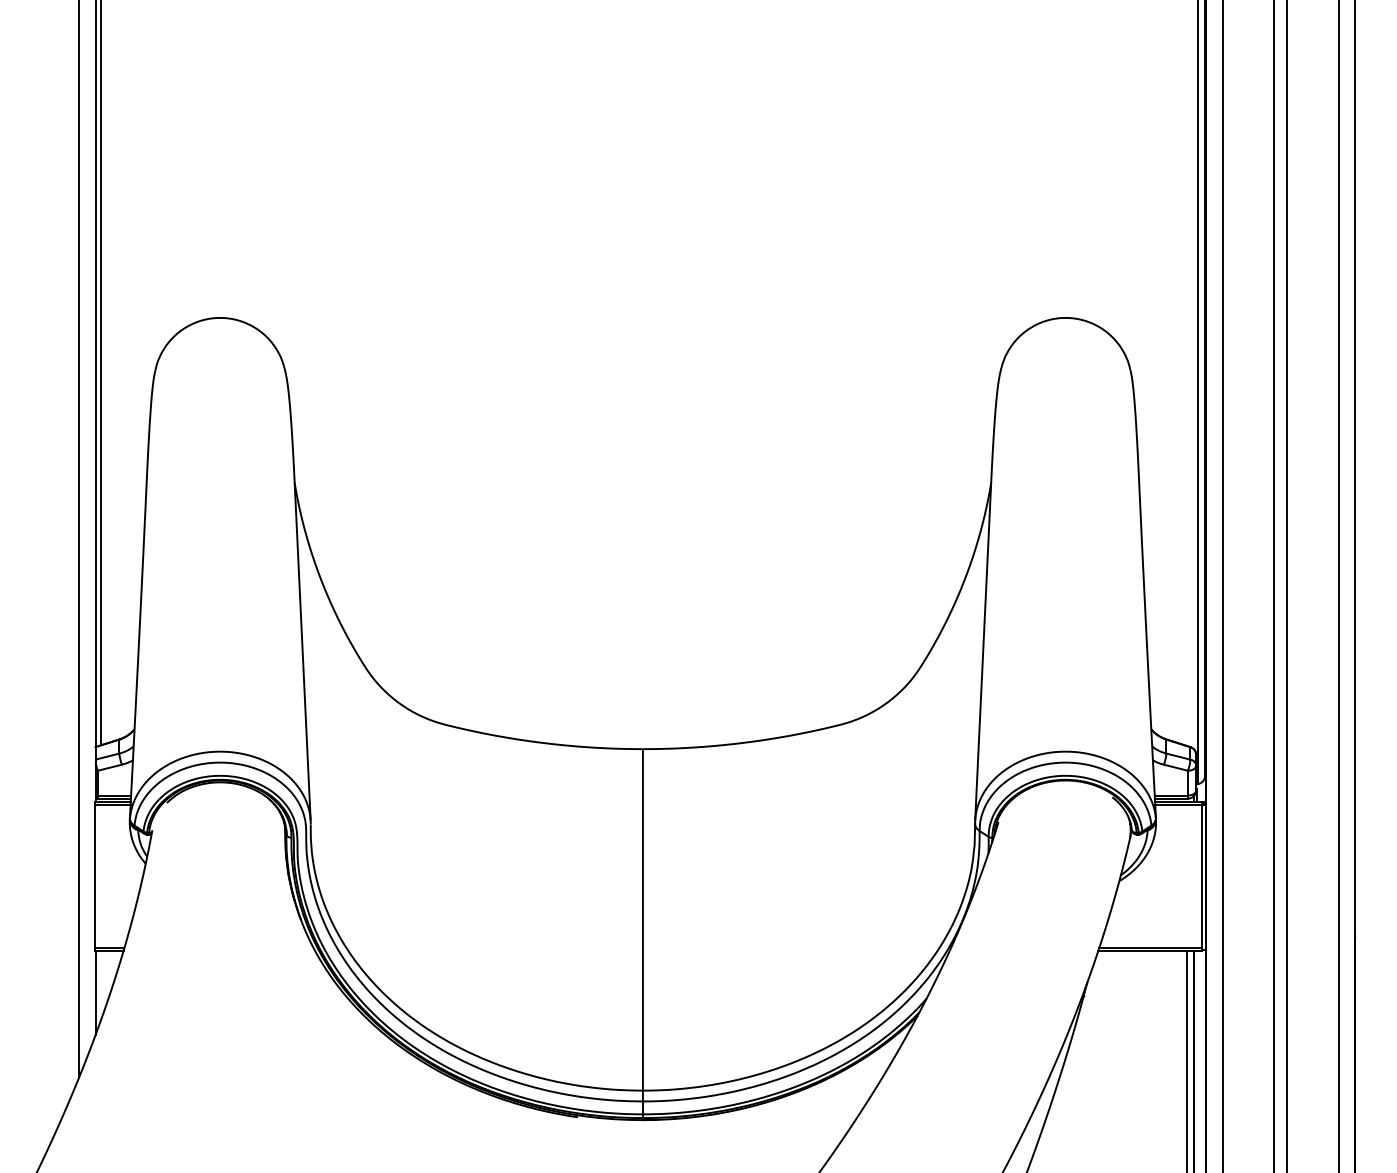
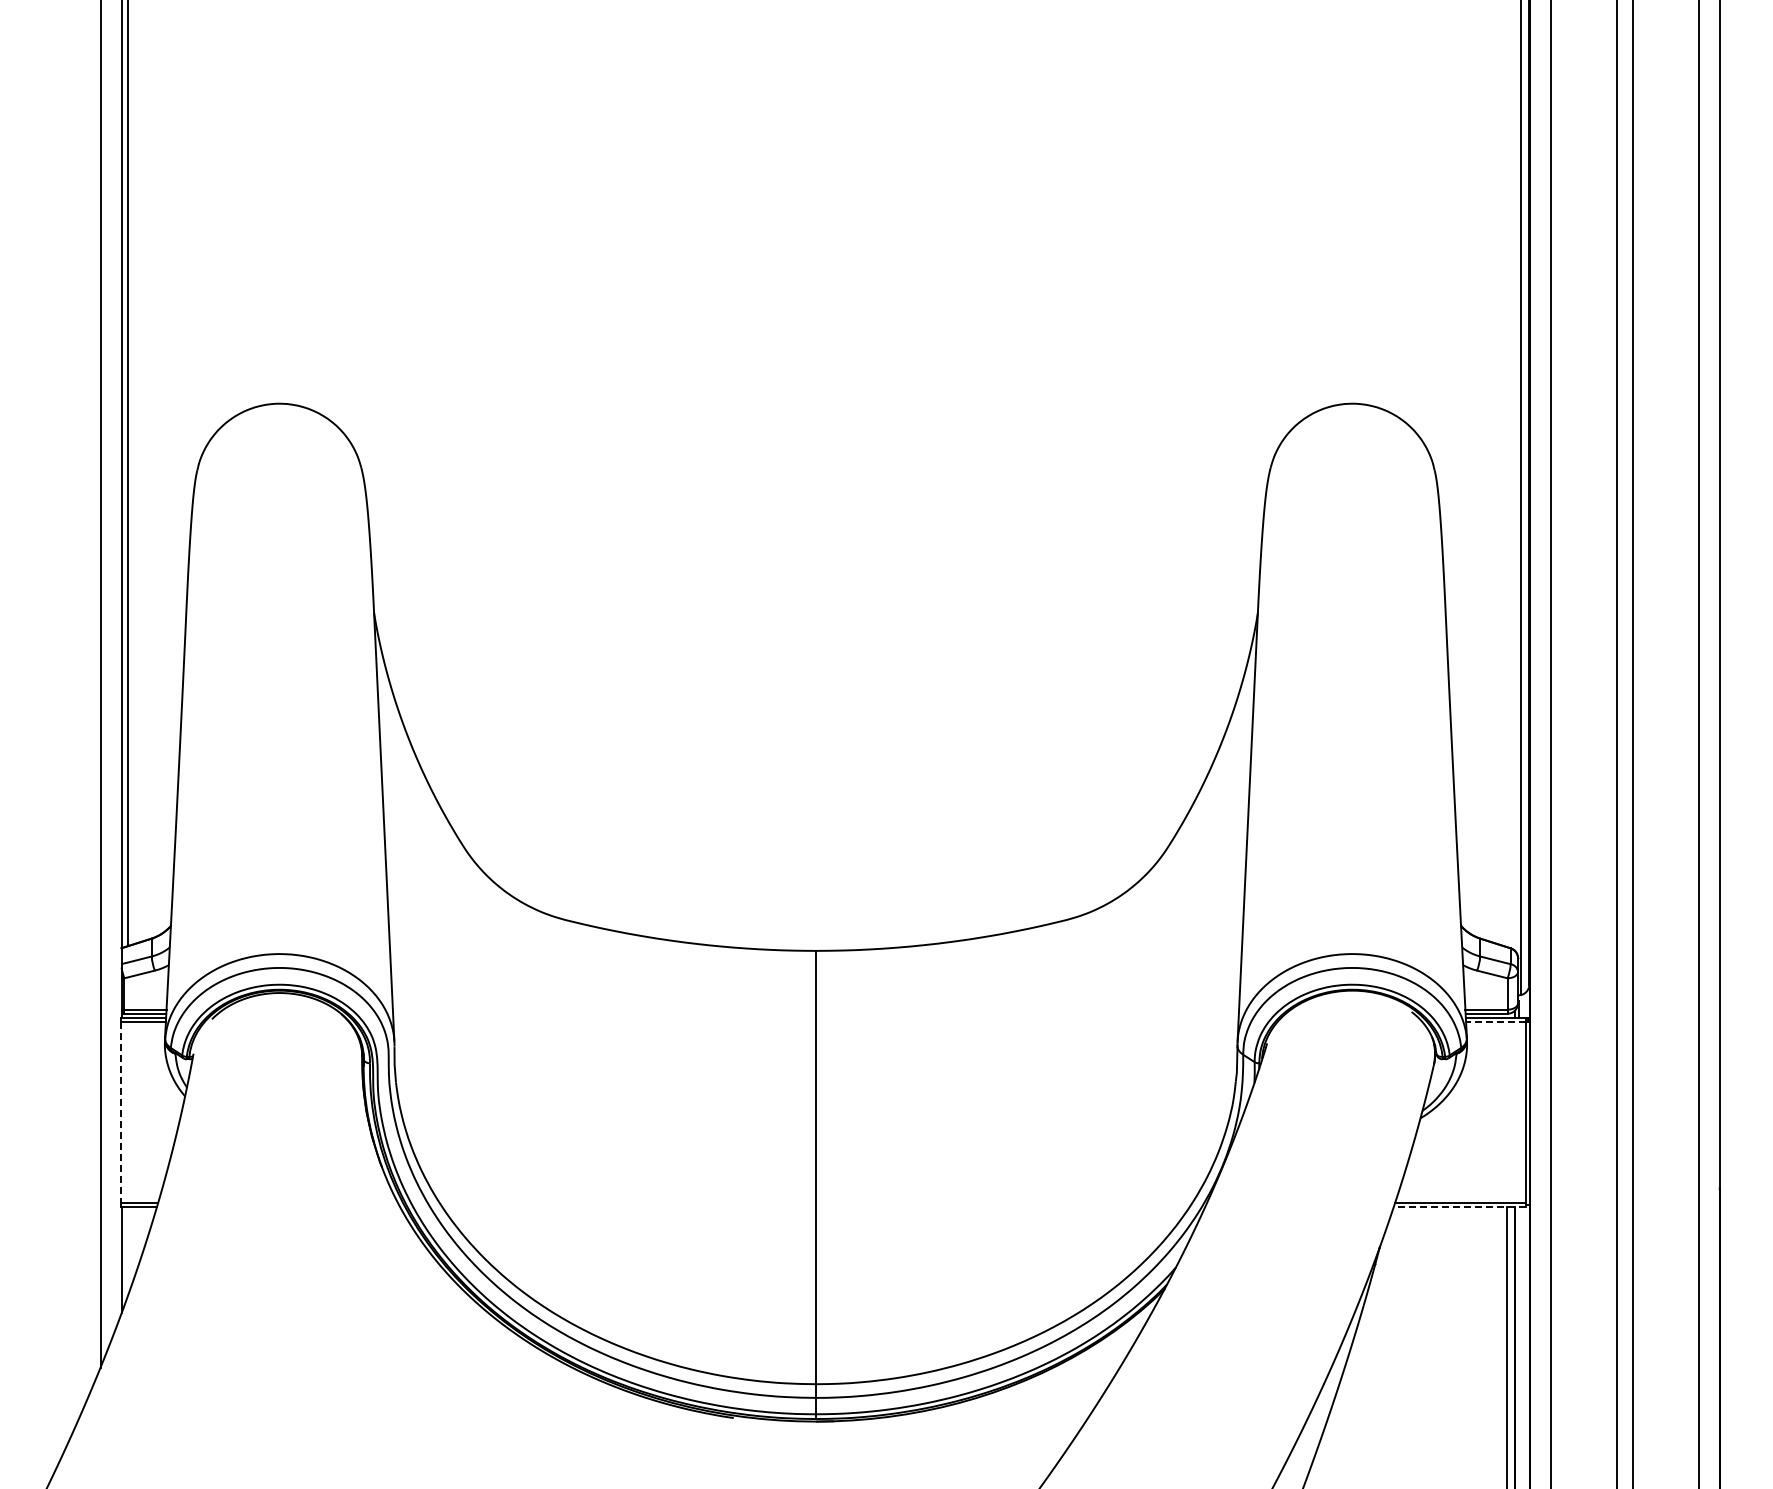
line: (1179, 805) -> (1496, 1022), solid -> dashed
line: (94, 877) -> (120, 1113), solid -> dashed
line: (1150, 951) -> (1459, 1207), solid -> dashed

